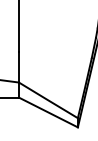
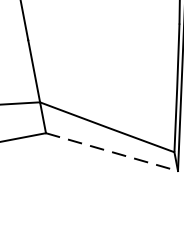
line: (48, 112) -> (112, 152), solid -> dashed

